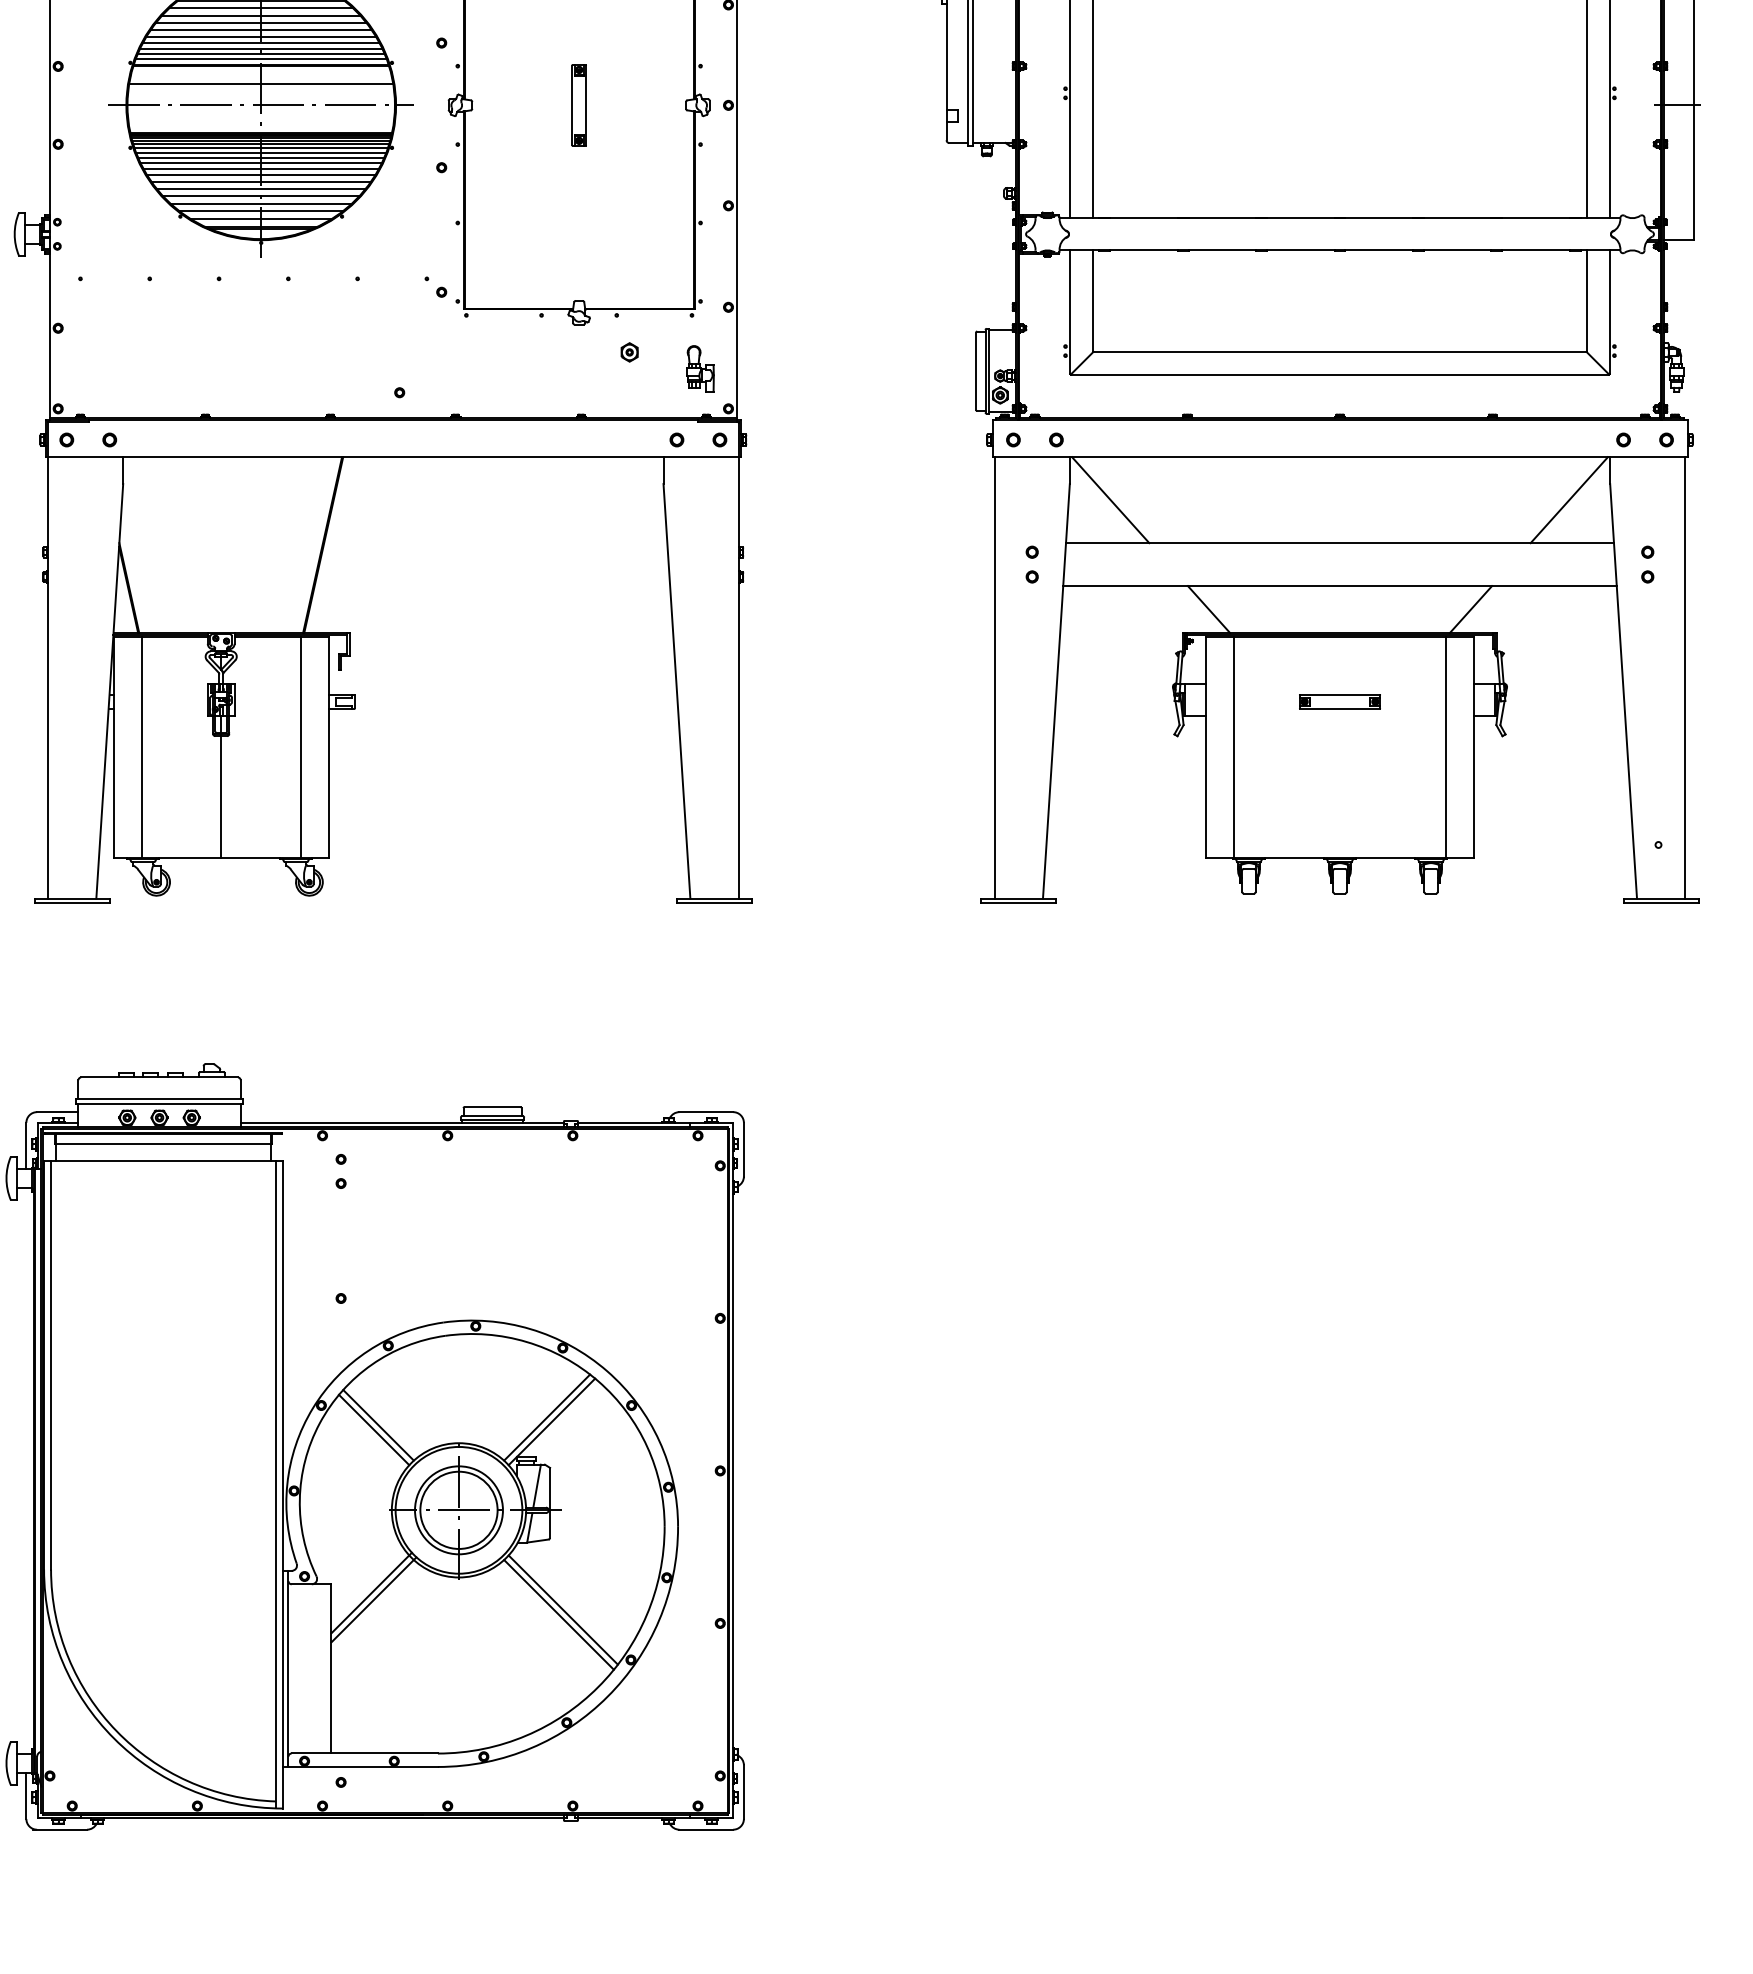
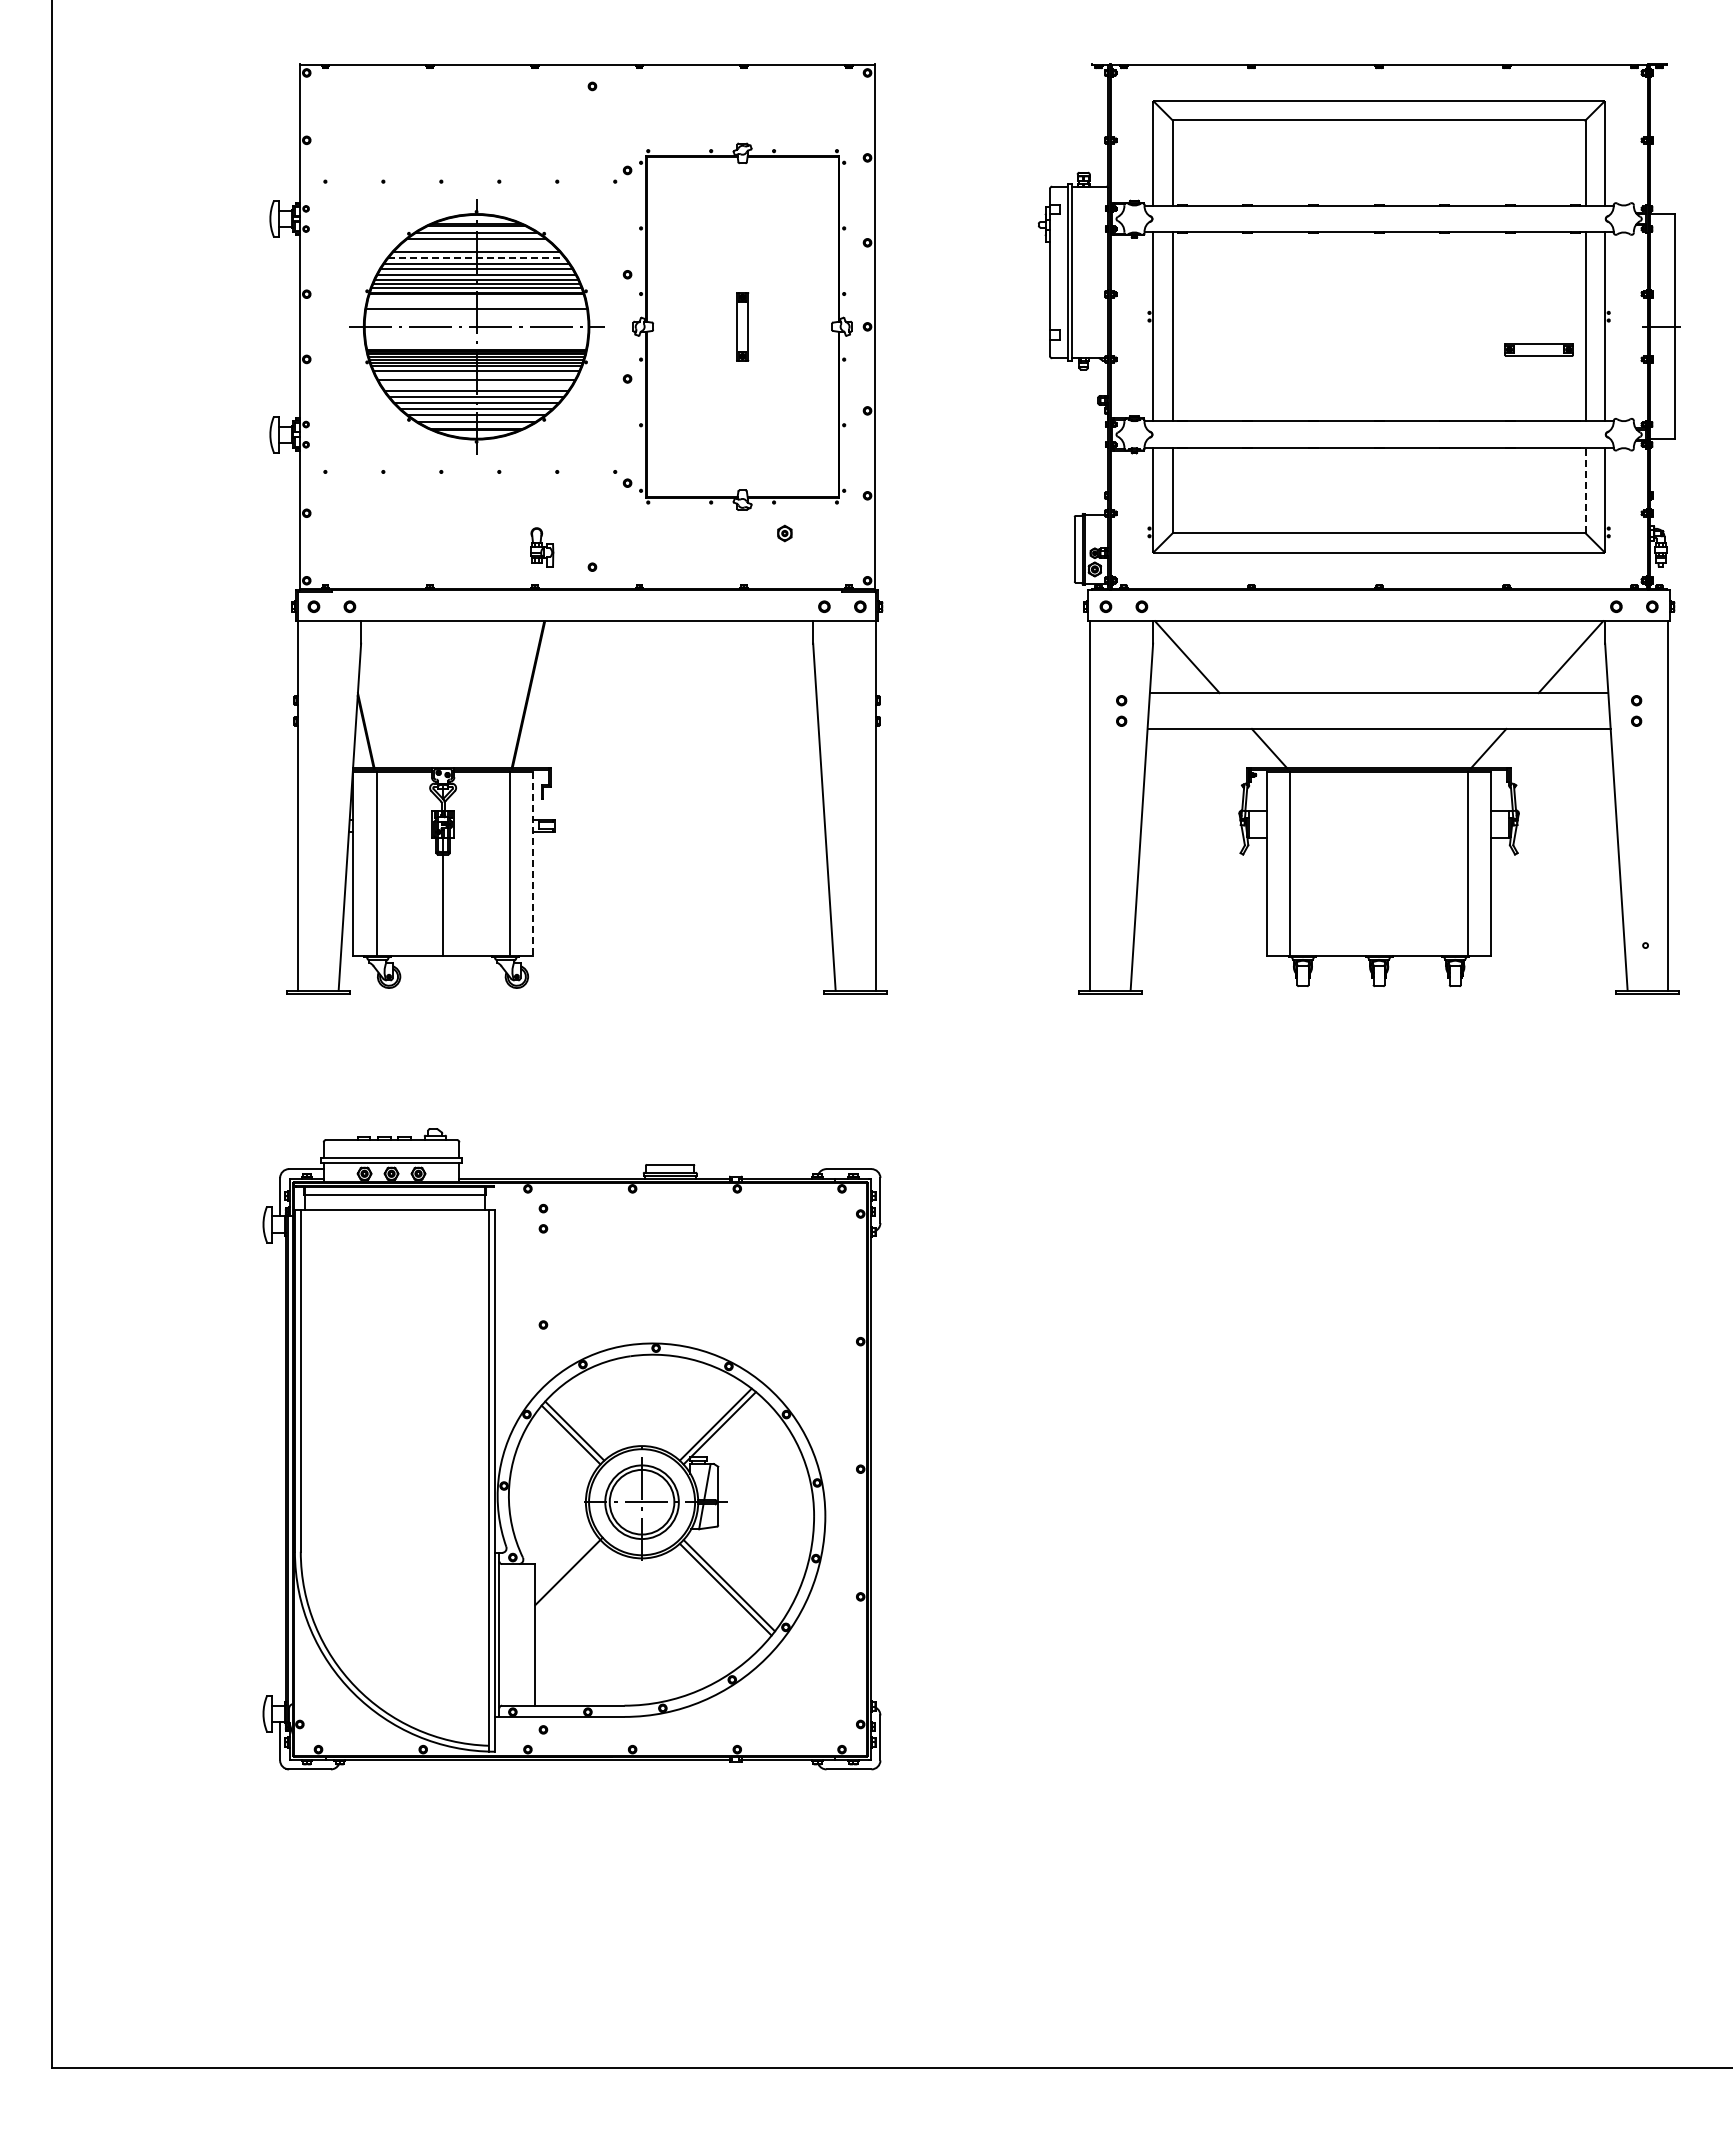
line: (261, 8) -> (476, 245), removed
line: (262, 23) -> (477, 258), solid -> dashed
line: (261, 163) -> (476, 375), removed
line: (261, 175) -> (476, 385), removed
line: (1586, 301) -> (1585, 490), solid -> dashed
part: (700, 369) -> (542, 547), moved
part: (1339, 701) -> (1538, 349), moved
line: (329, 748) -> (533, 864), solid -> dashed
line: (373, 1599) -> (570, 1576), removed

